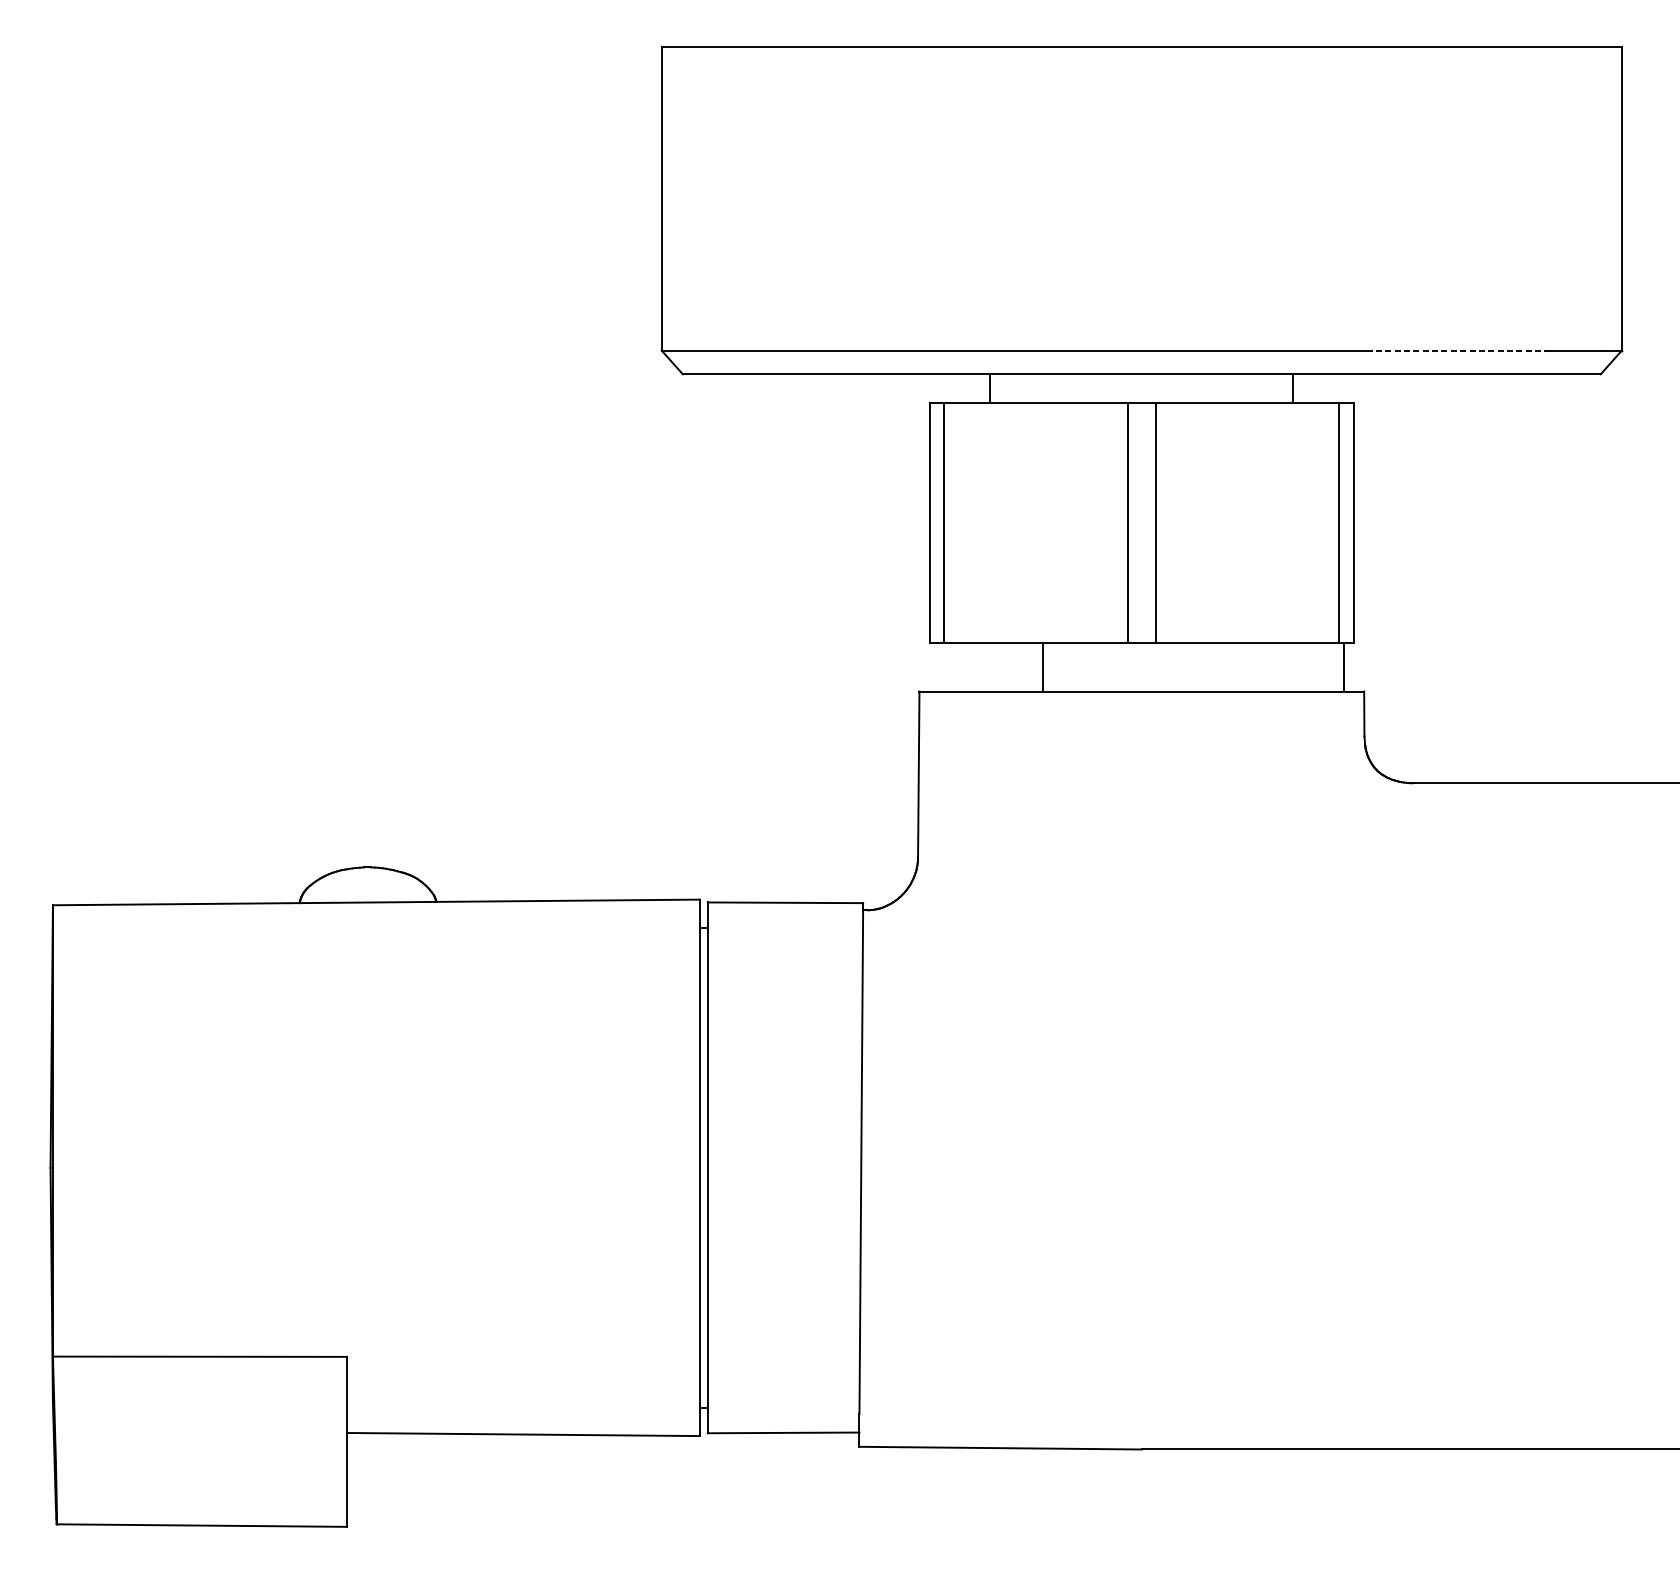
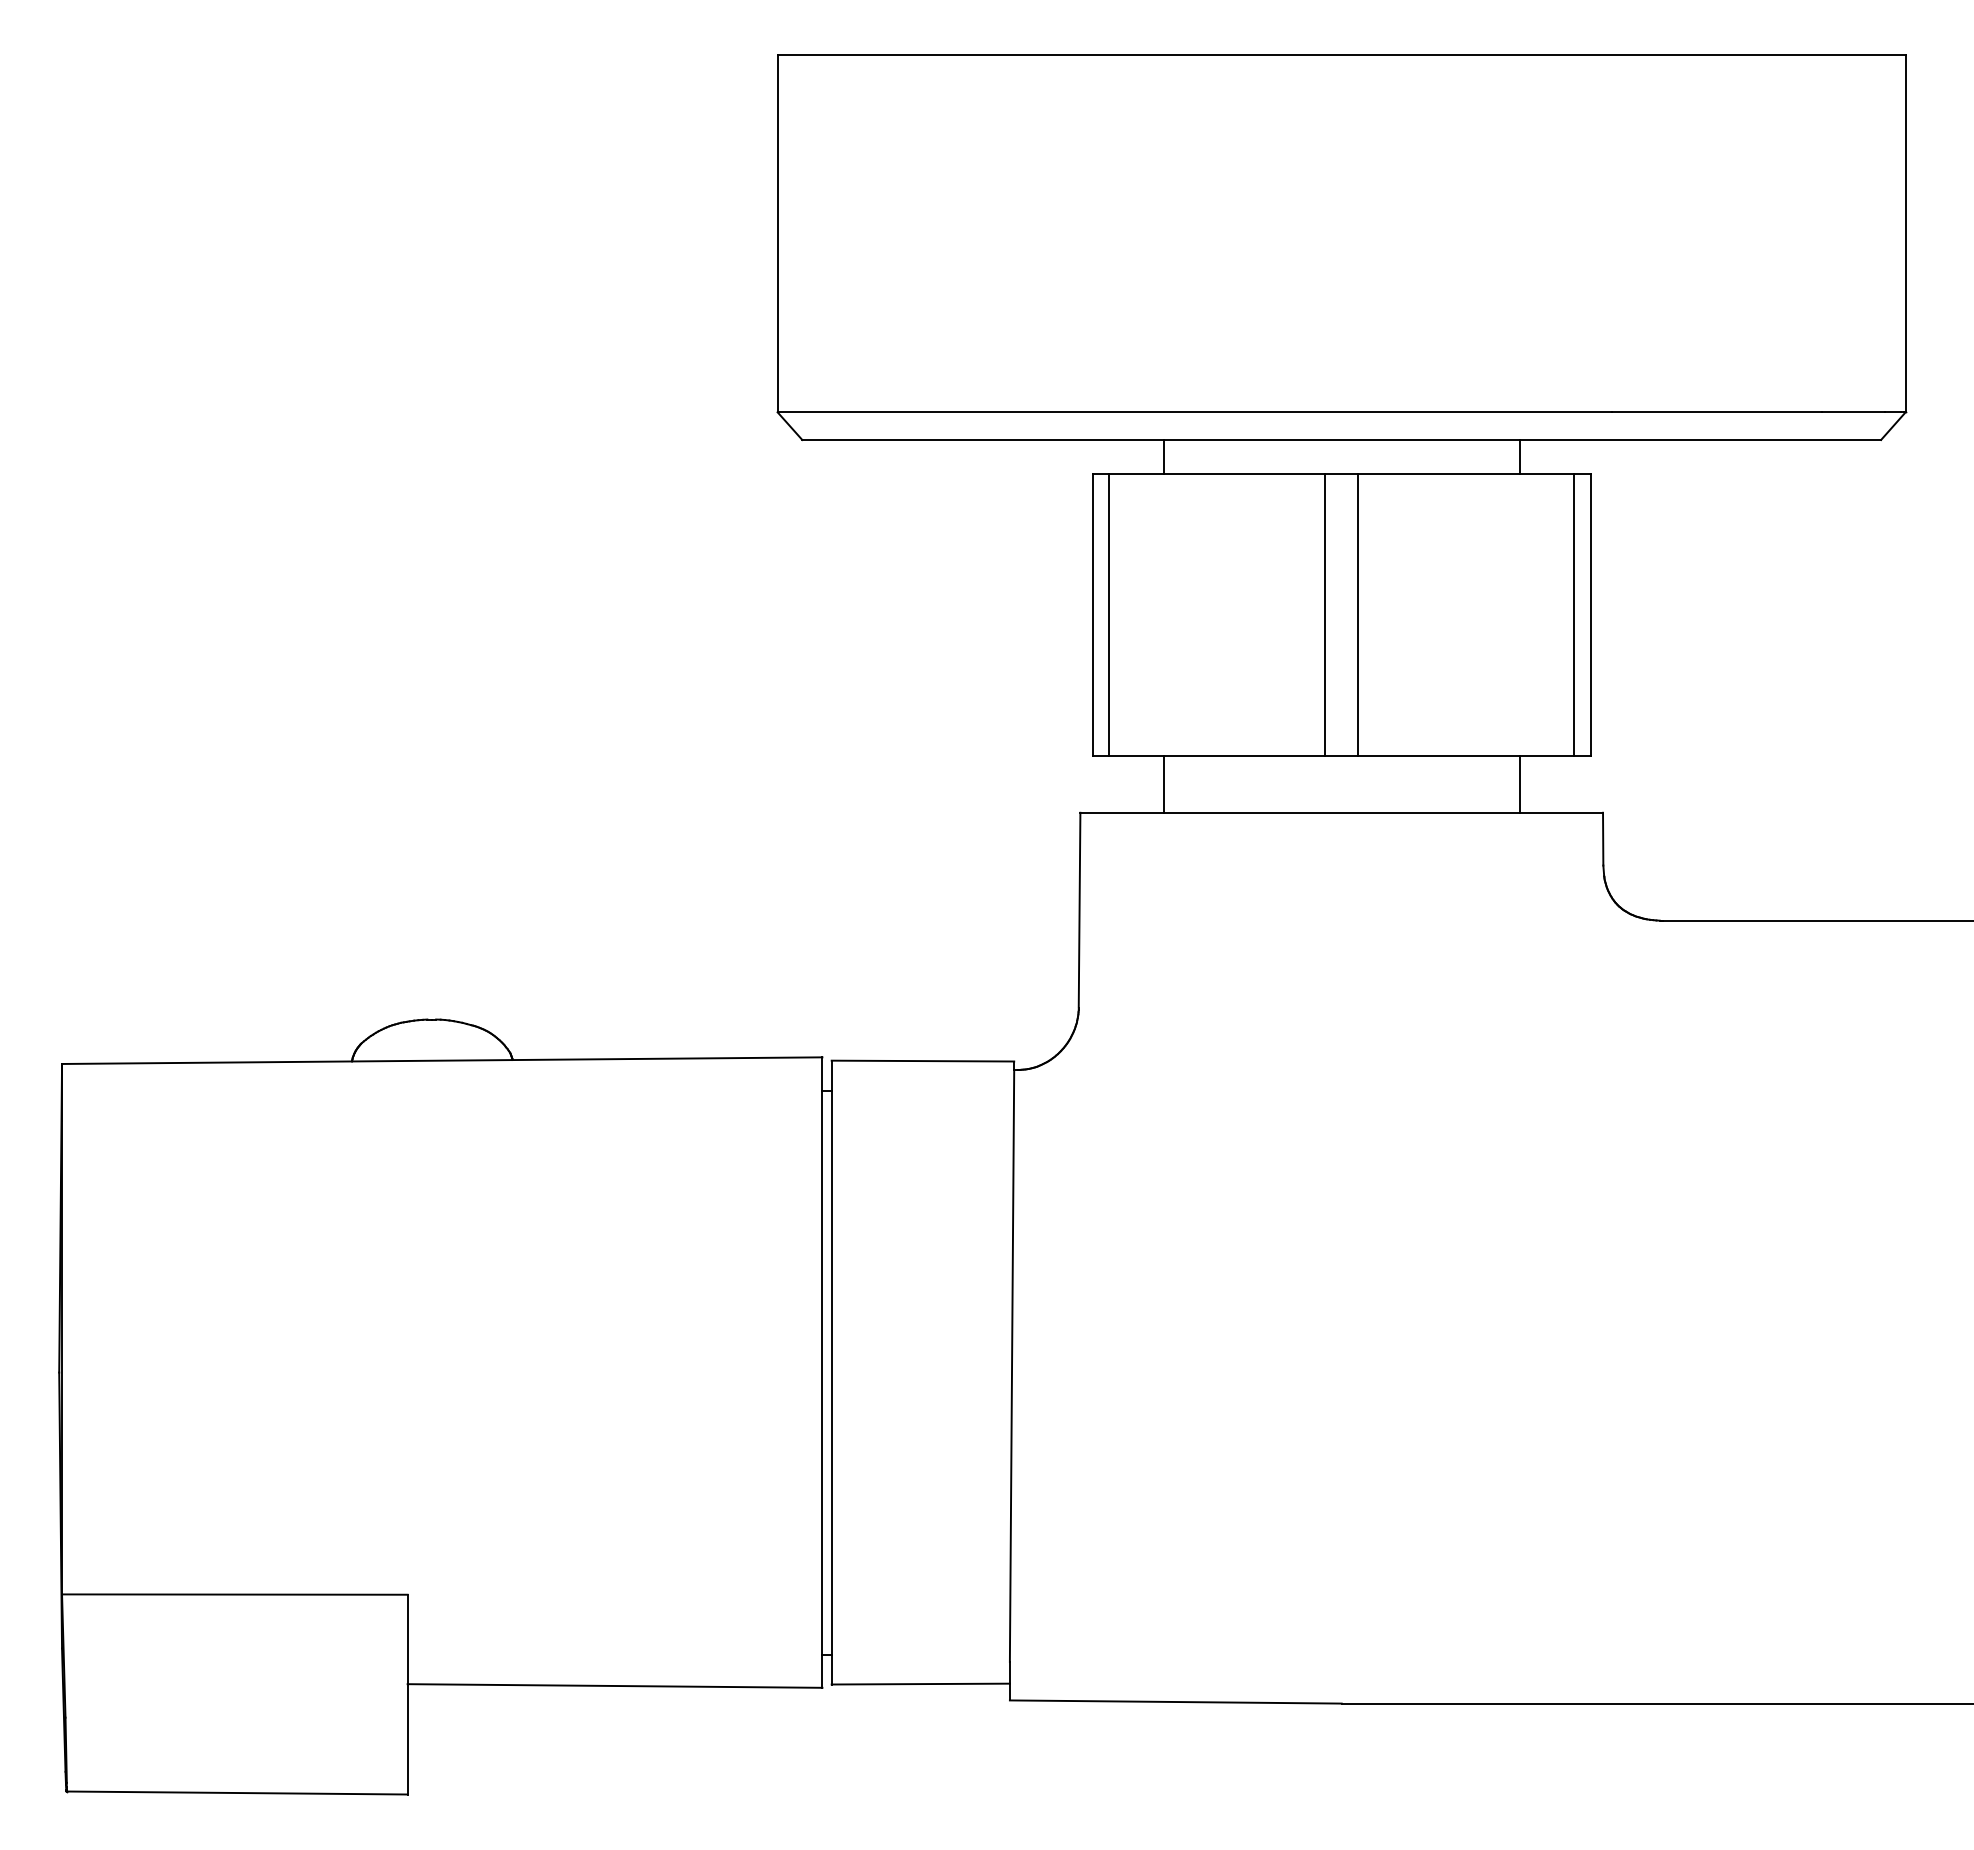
line: (1461, 350) -> (1717, 412), dashed -> solid
line: (1042, 666) -> (1163, 783), moved
line: (1344, 666) -> (1519, 783), moved

